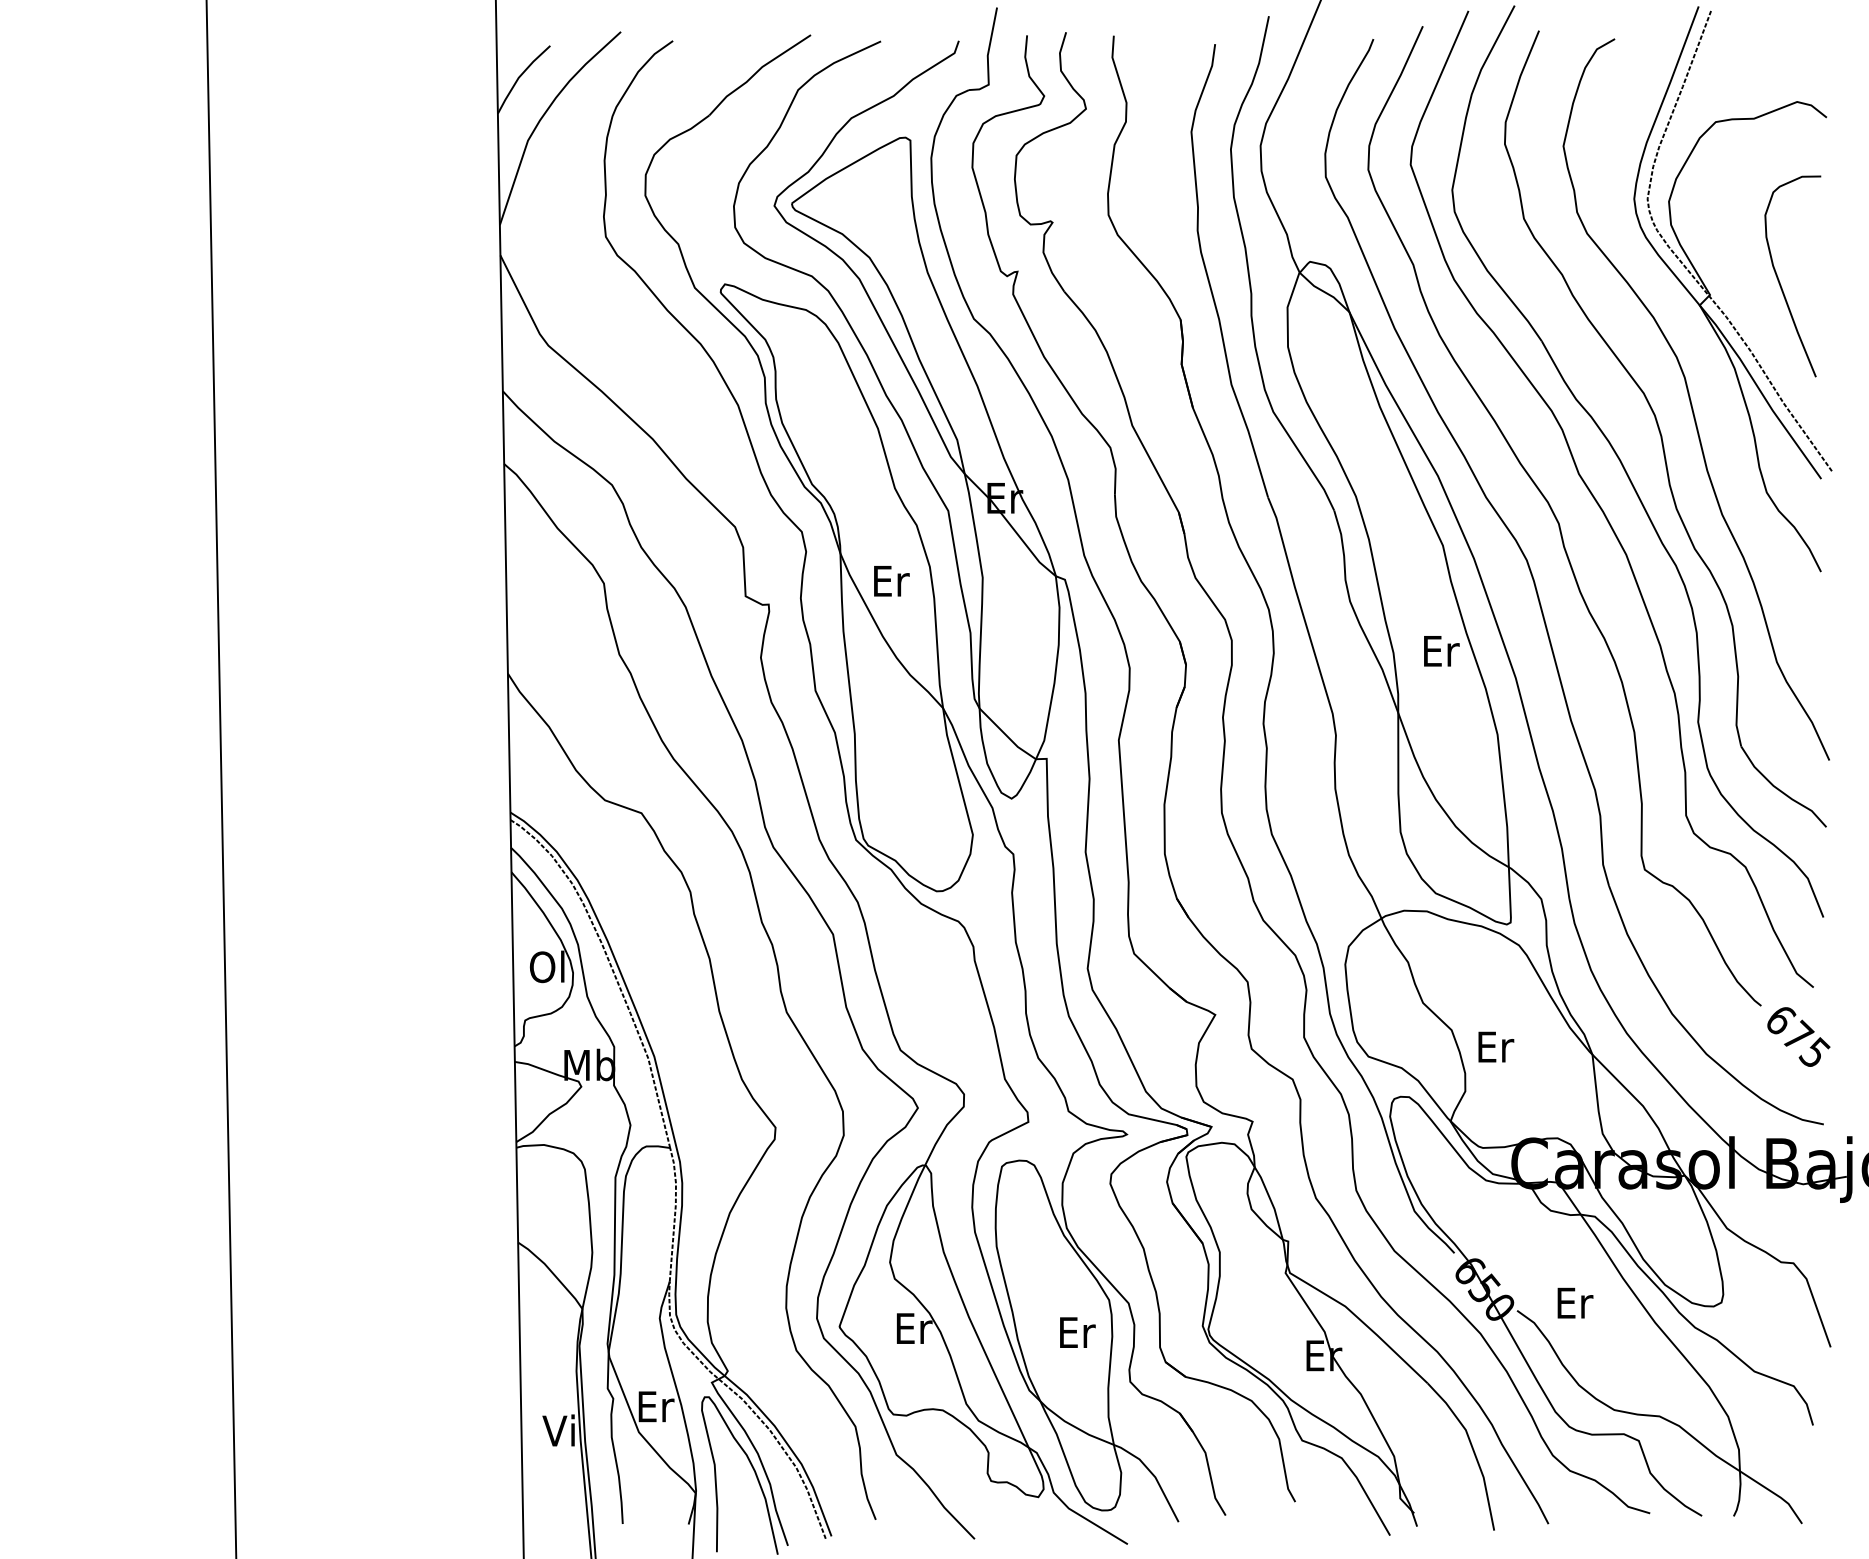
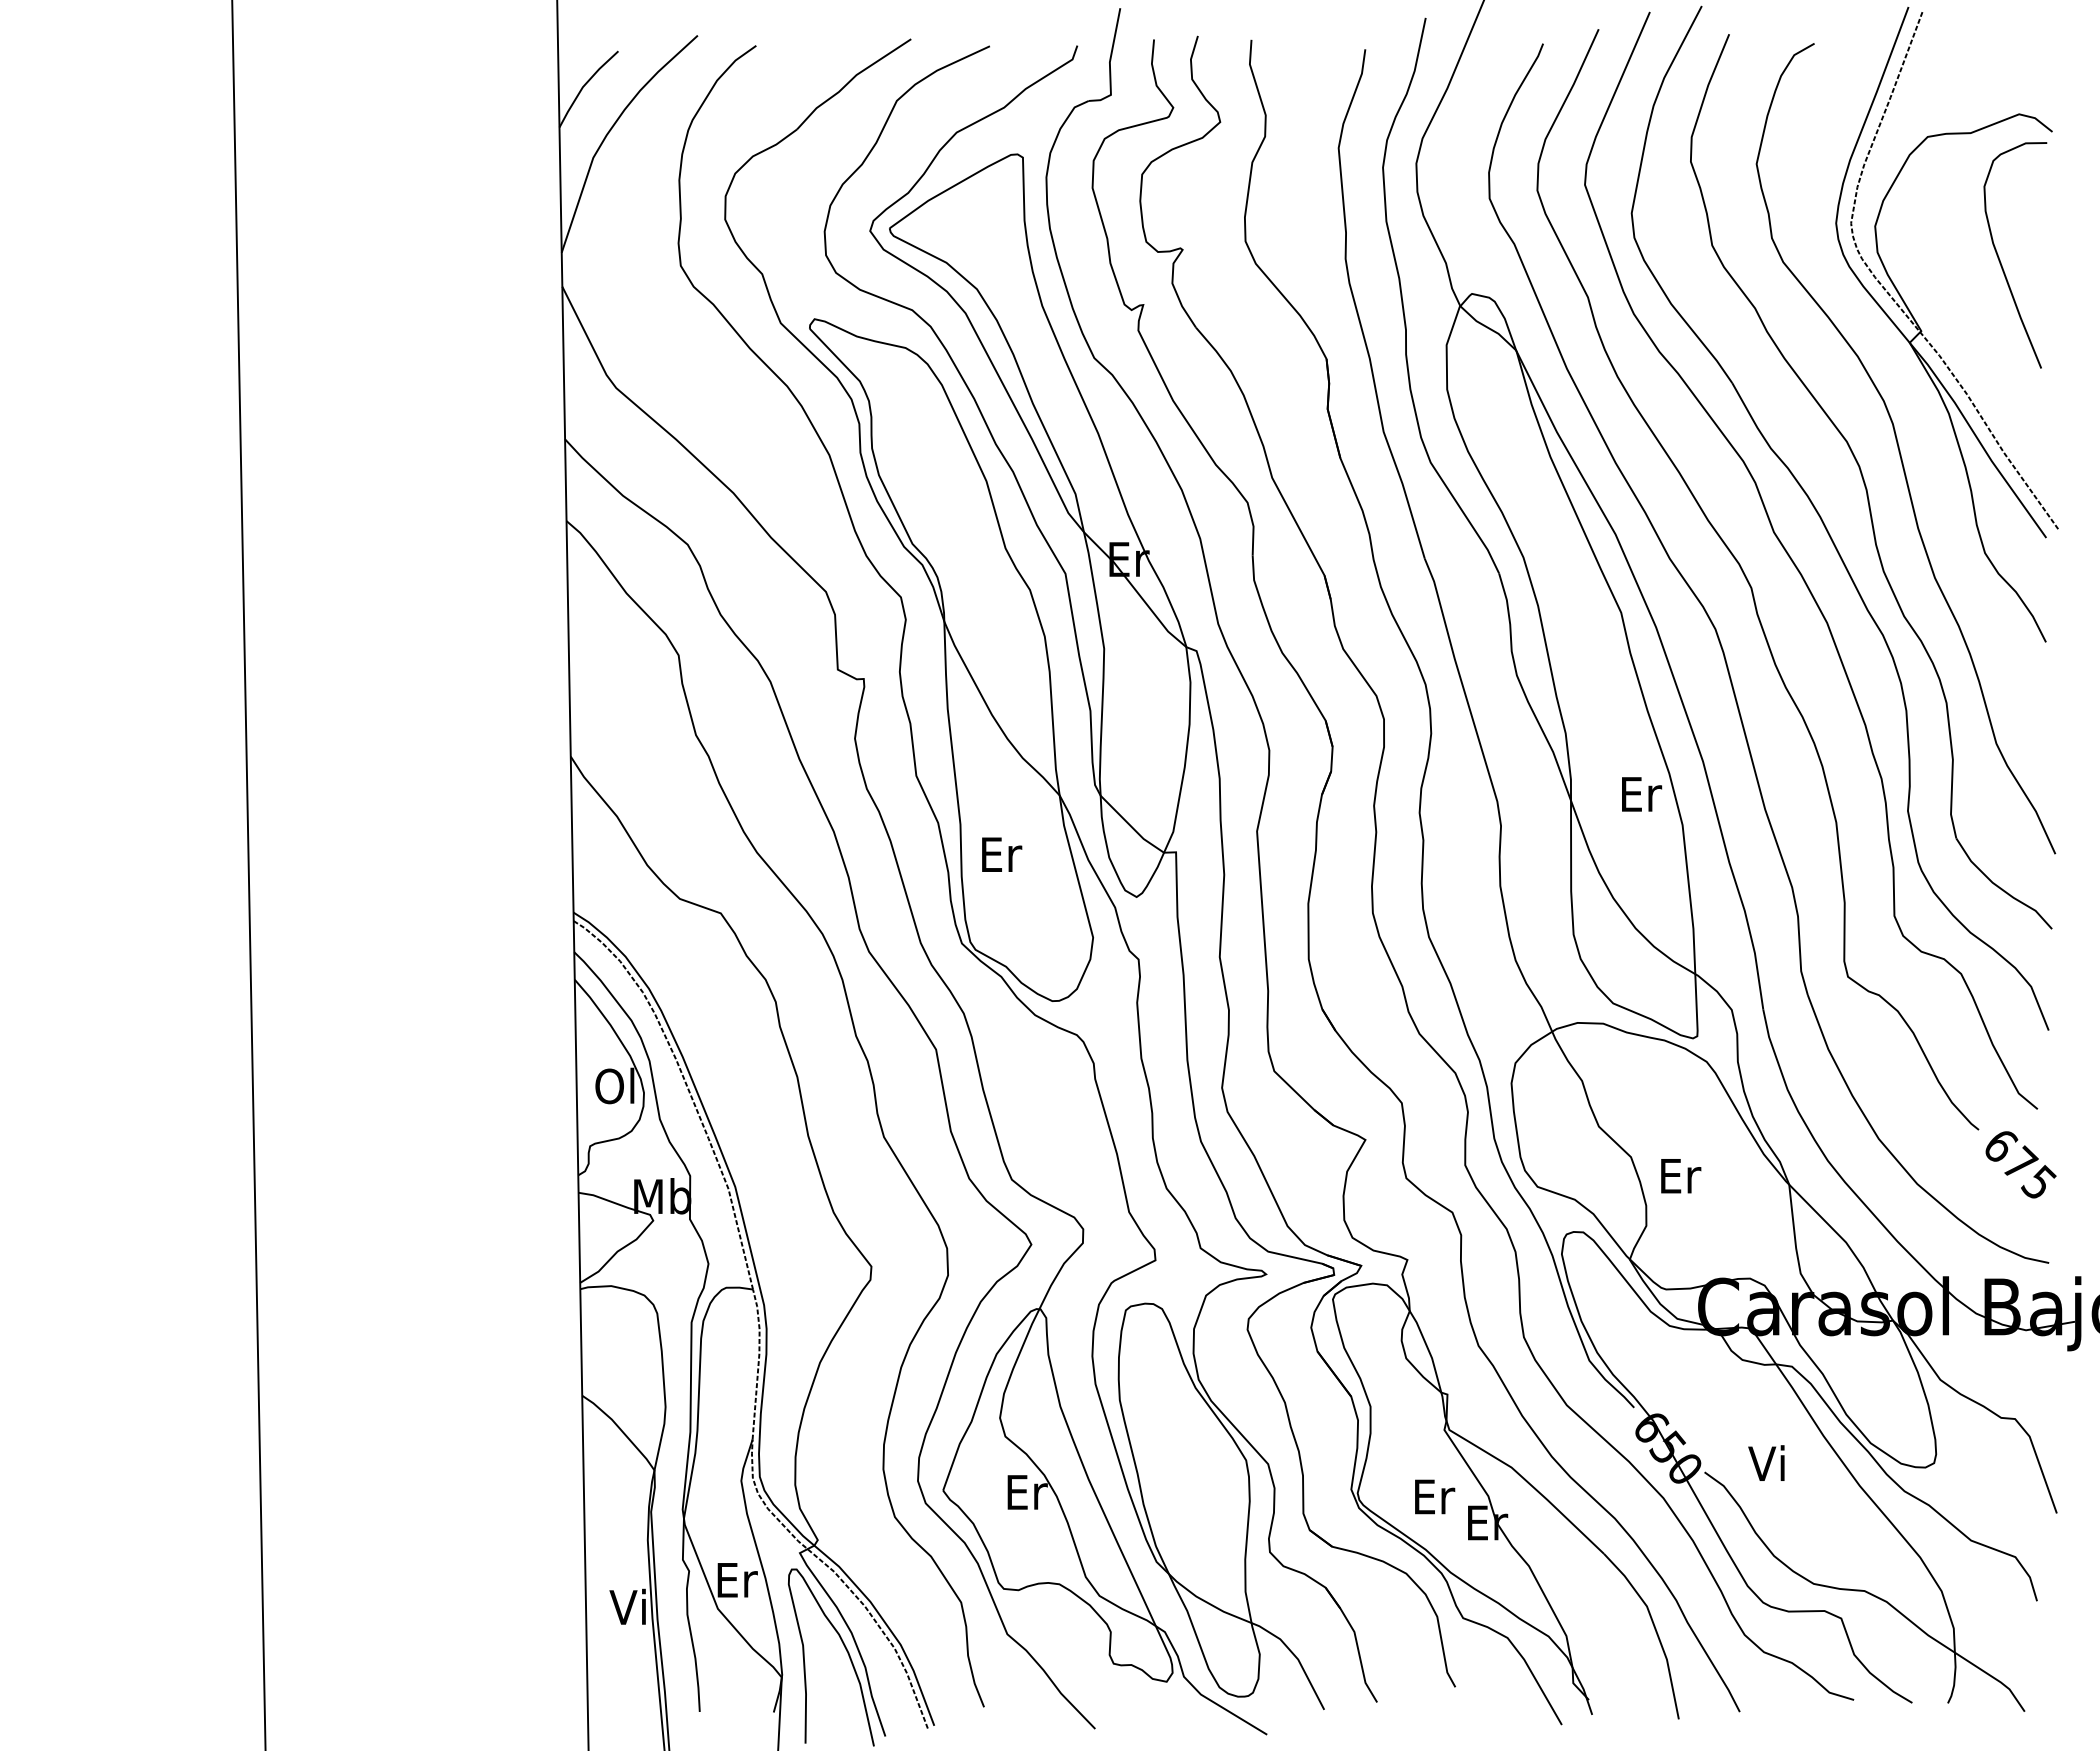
curve: (1779, 280) -> (2000, 259), moved
text: (892, 581) -> (1002, 854), moved
text: (1442, 651) -> (1642, 794), moved
text: (1574, 1301) -> (1769, 1462), Er -> Vi
text: (1078, 1332) -> (1435, 1496), moved

